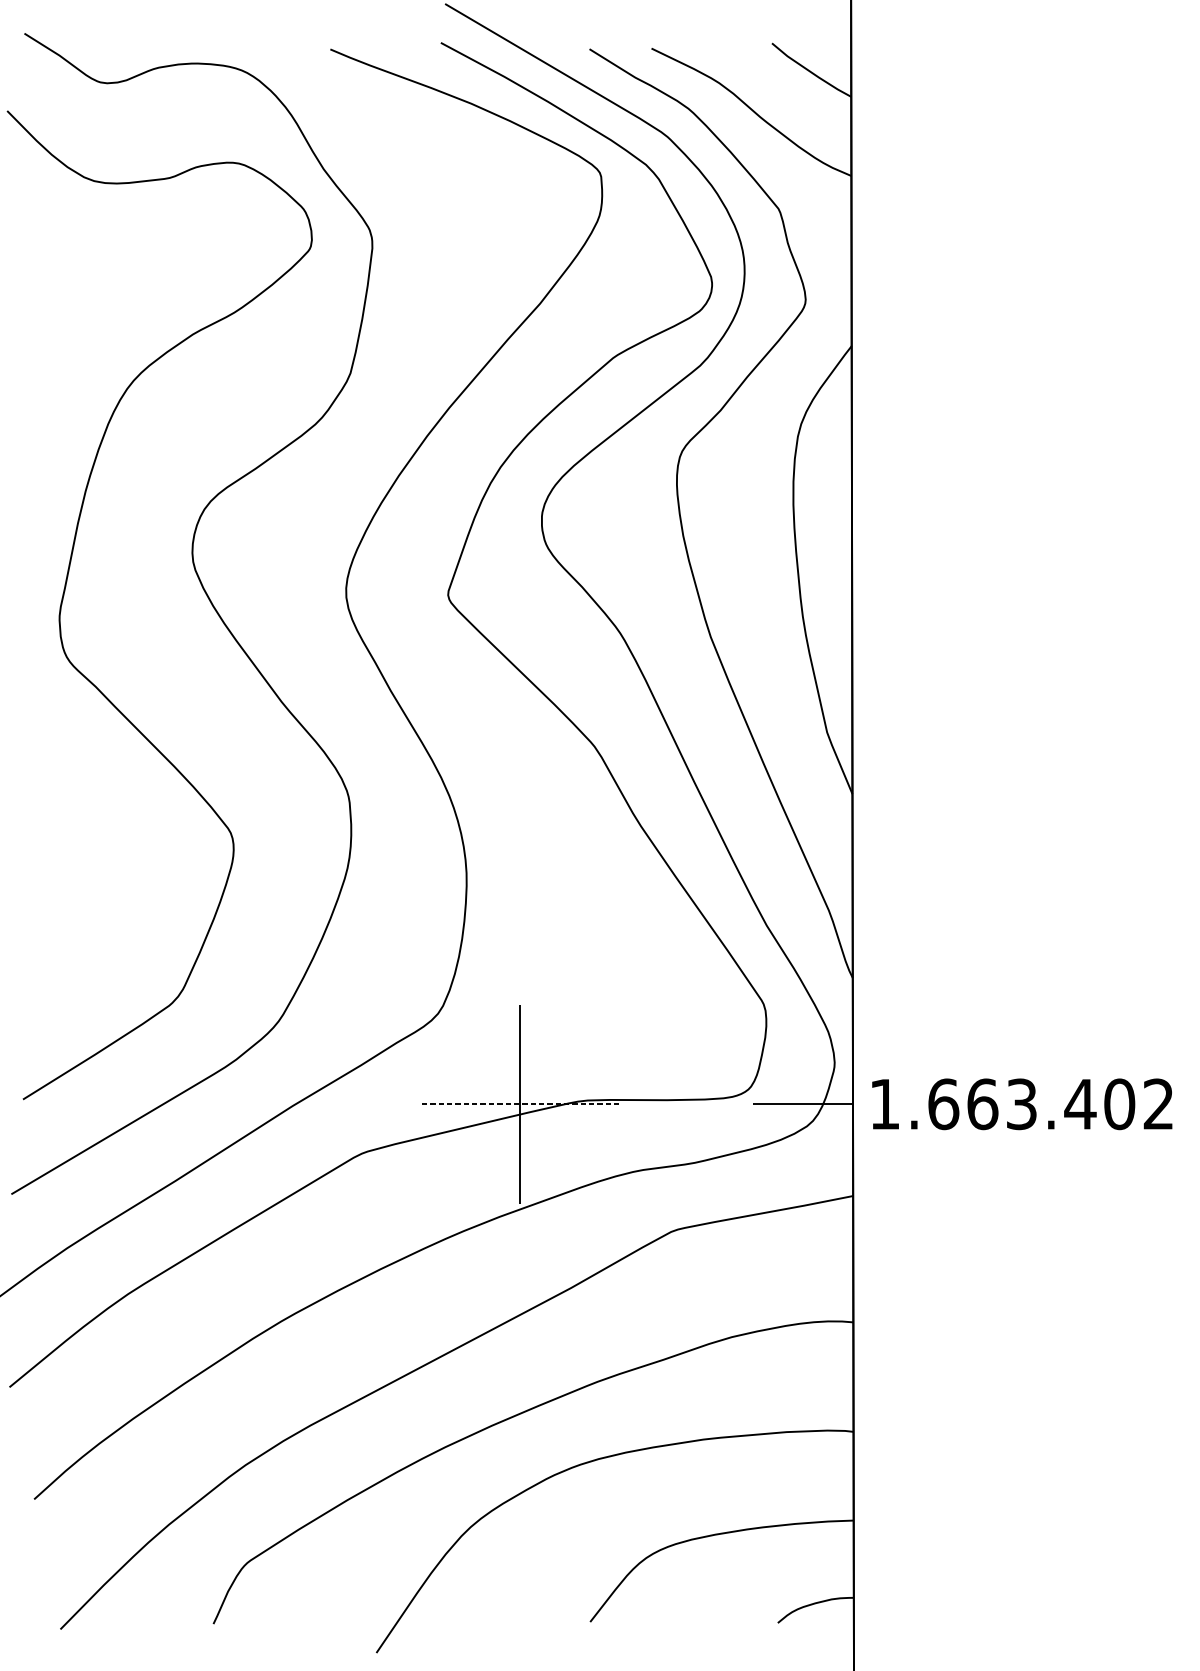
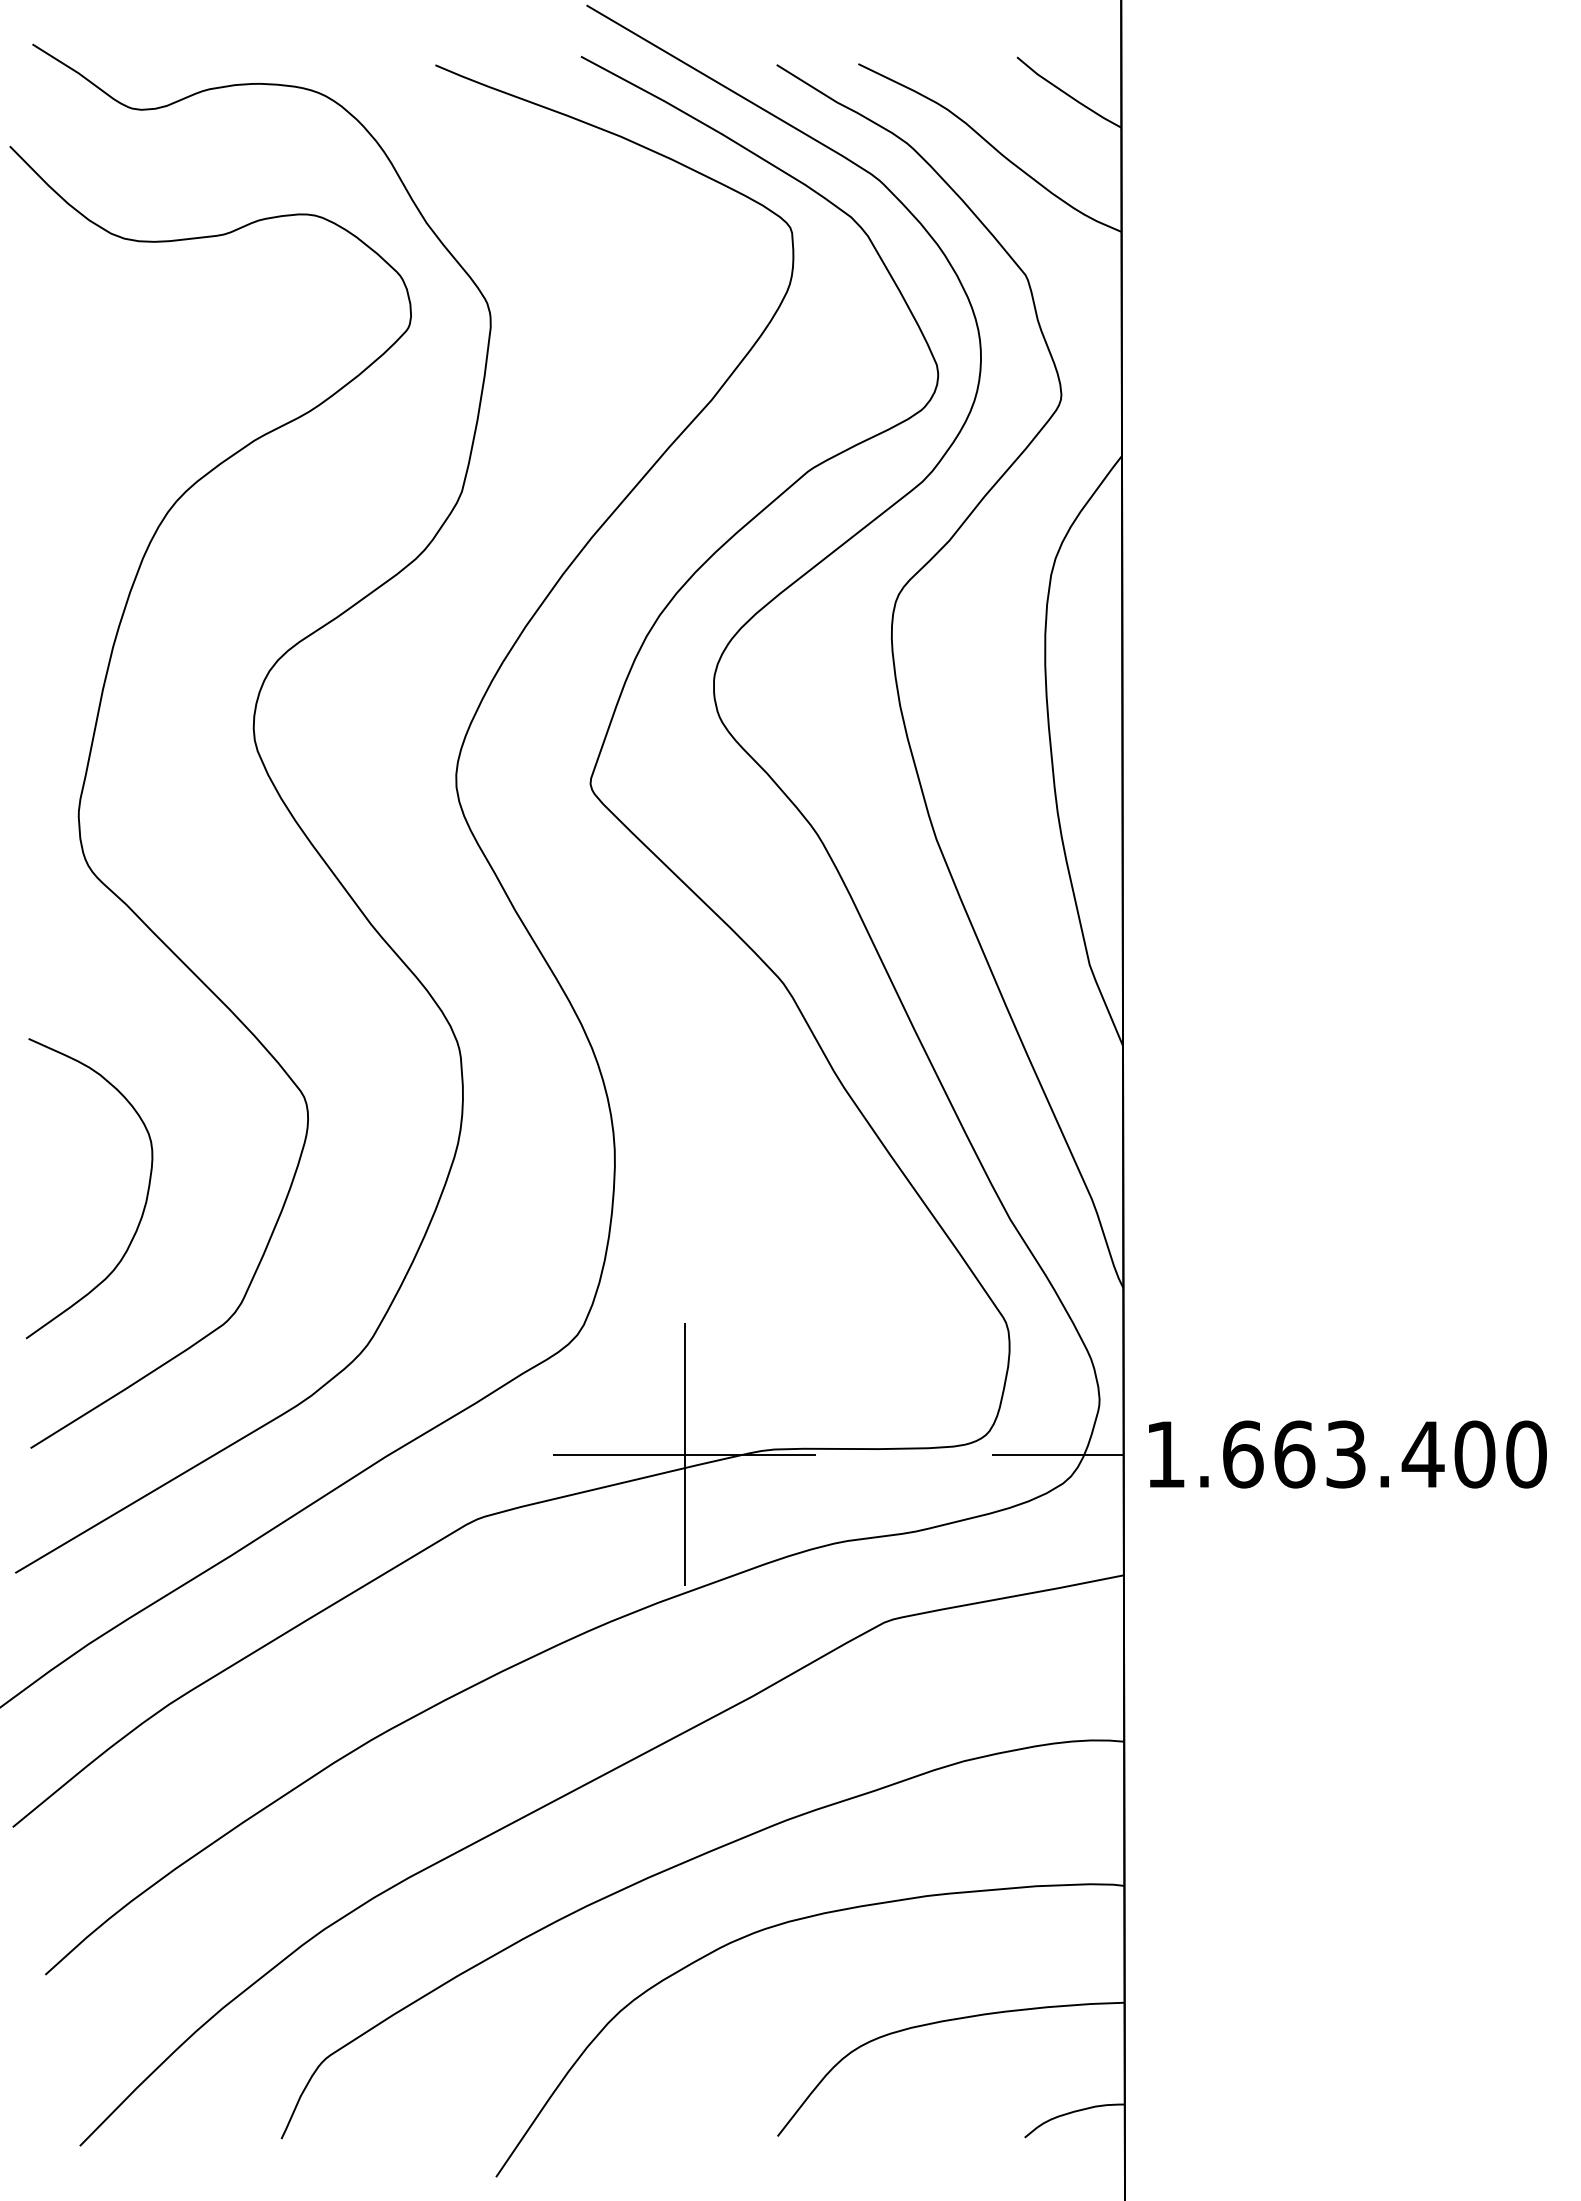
curve: (110, 910) -> (145, 1199), added
line: (519, 1104) -> (684, 1454), dashed -> solid
text: (1158, 1104) -> (1526, 1454), 1.663.402 -> 1.663.400

